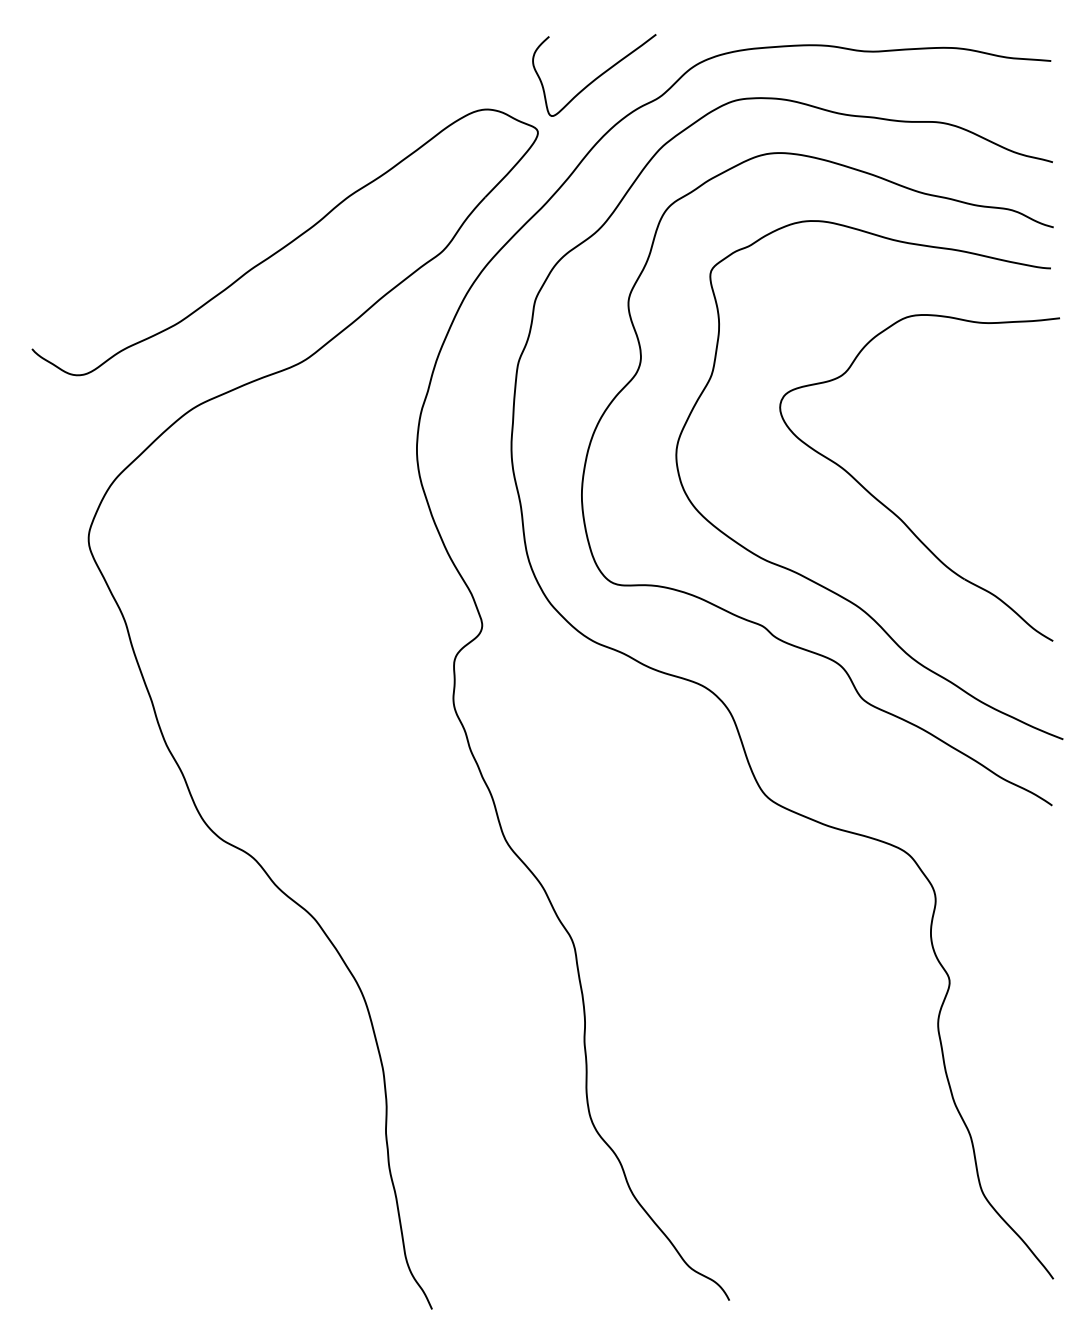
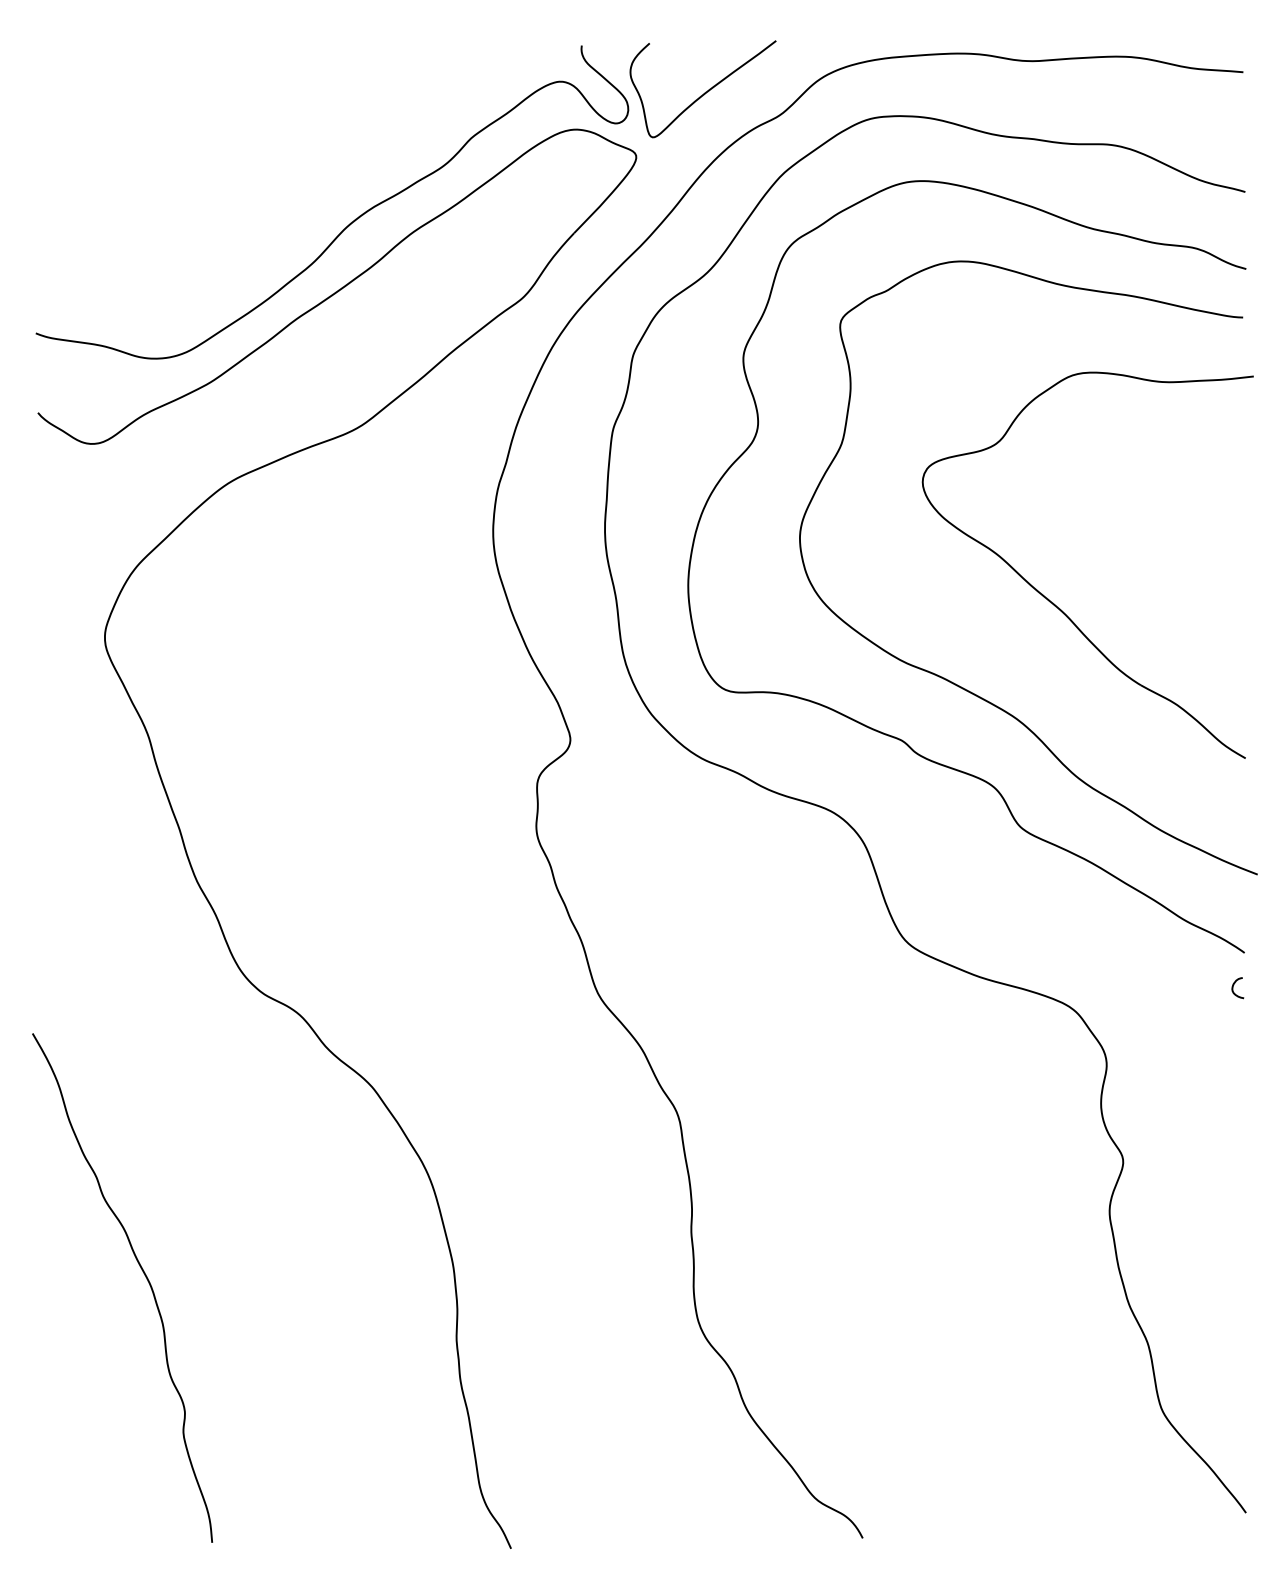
curve: (296, 188) -> (350, 222), added
curve: (1042, 835) -> (1233, 988), added
curve: (122, 1078) -> (144, 1275), added

